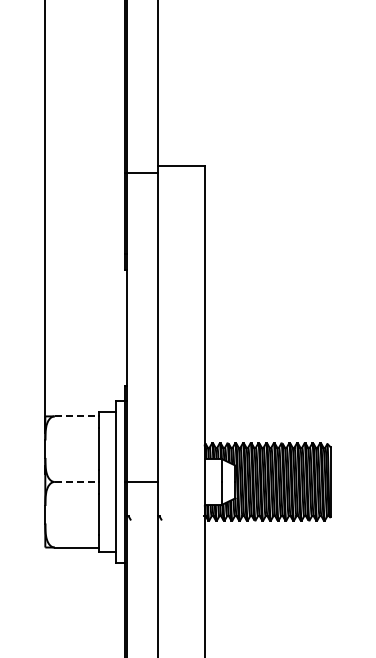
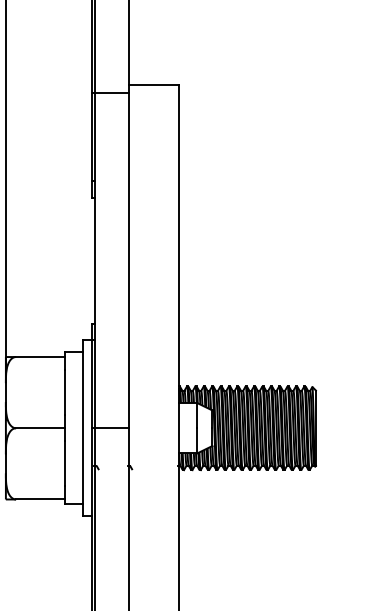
line: (77, 416) -> (40, 357), dashed -> solid
line: (77, 481) -> (40, 427), dashed -> solid

